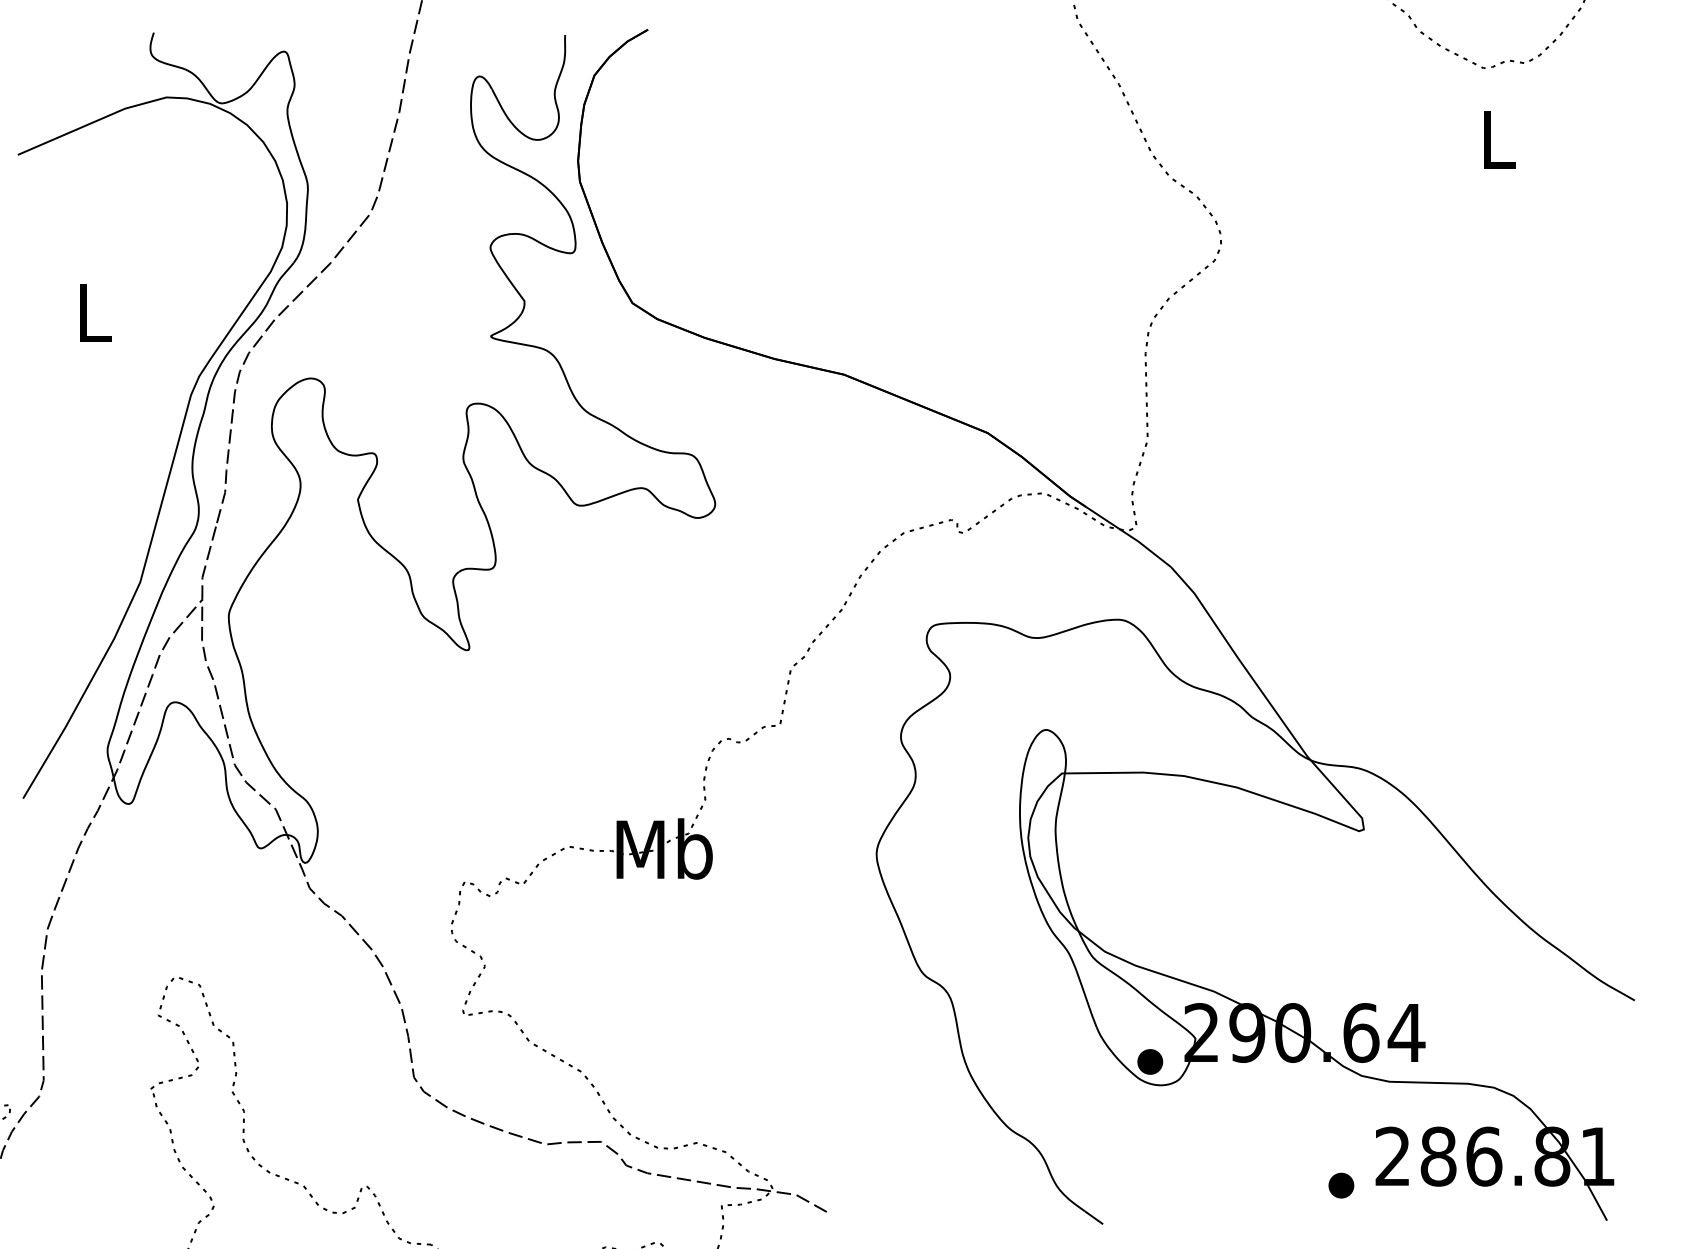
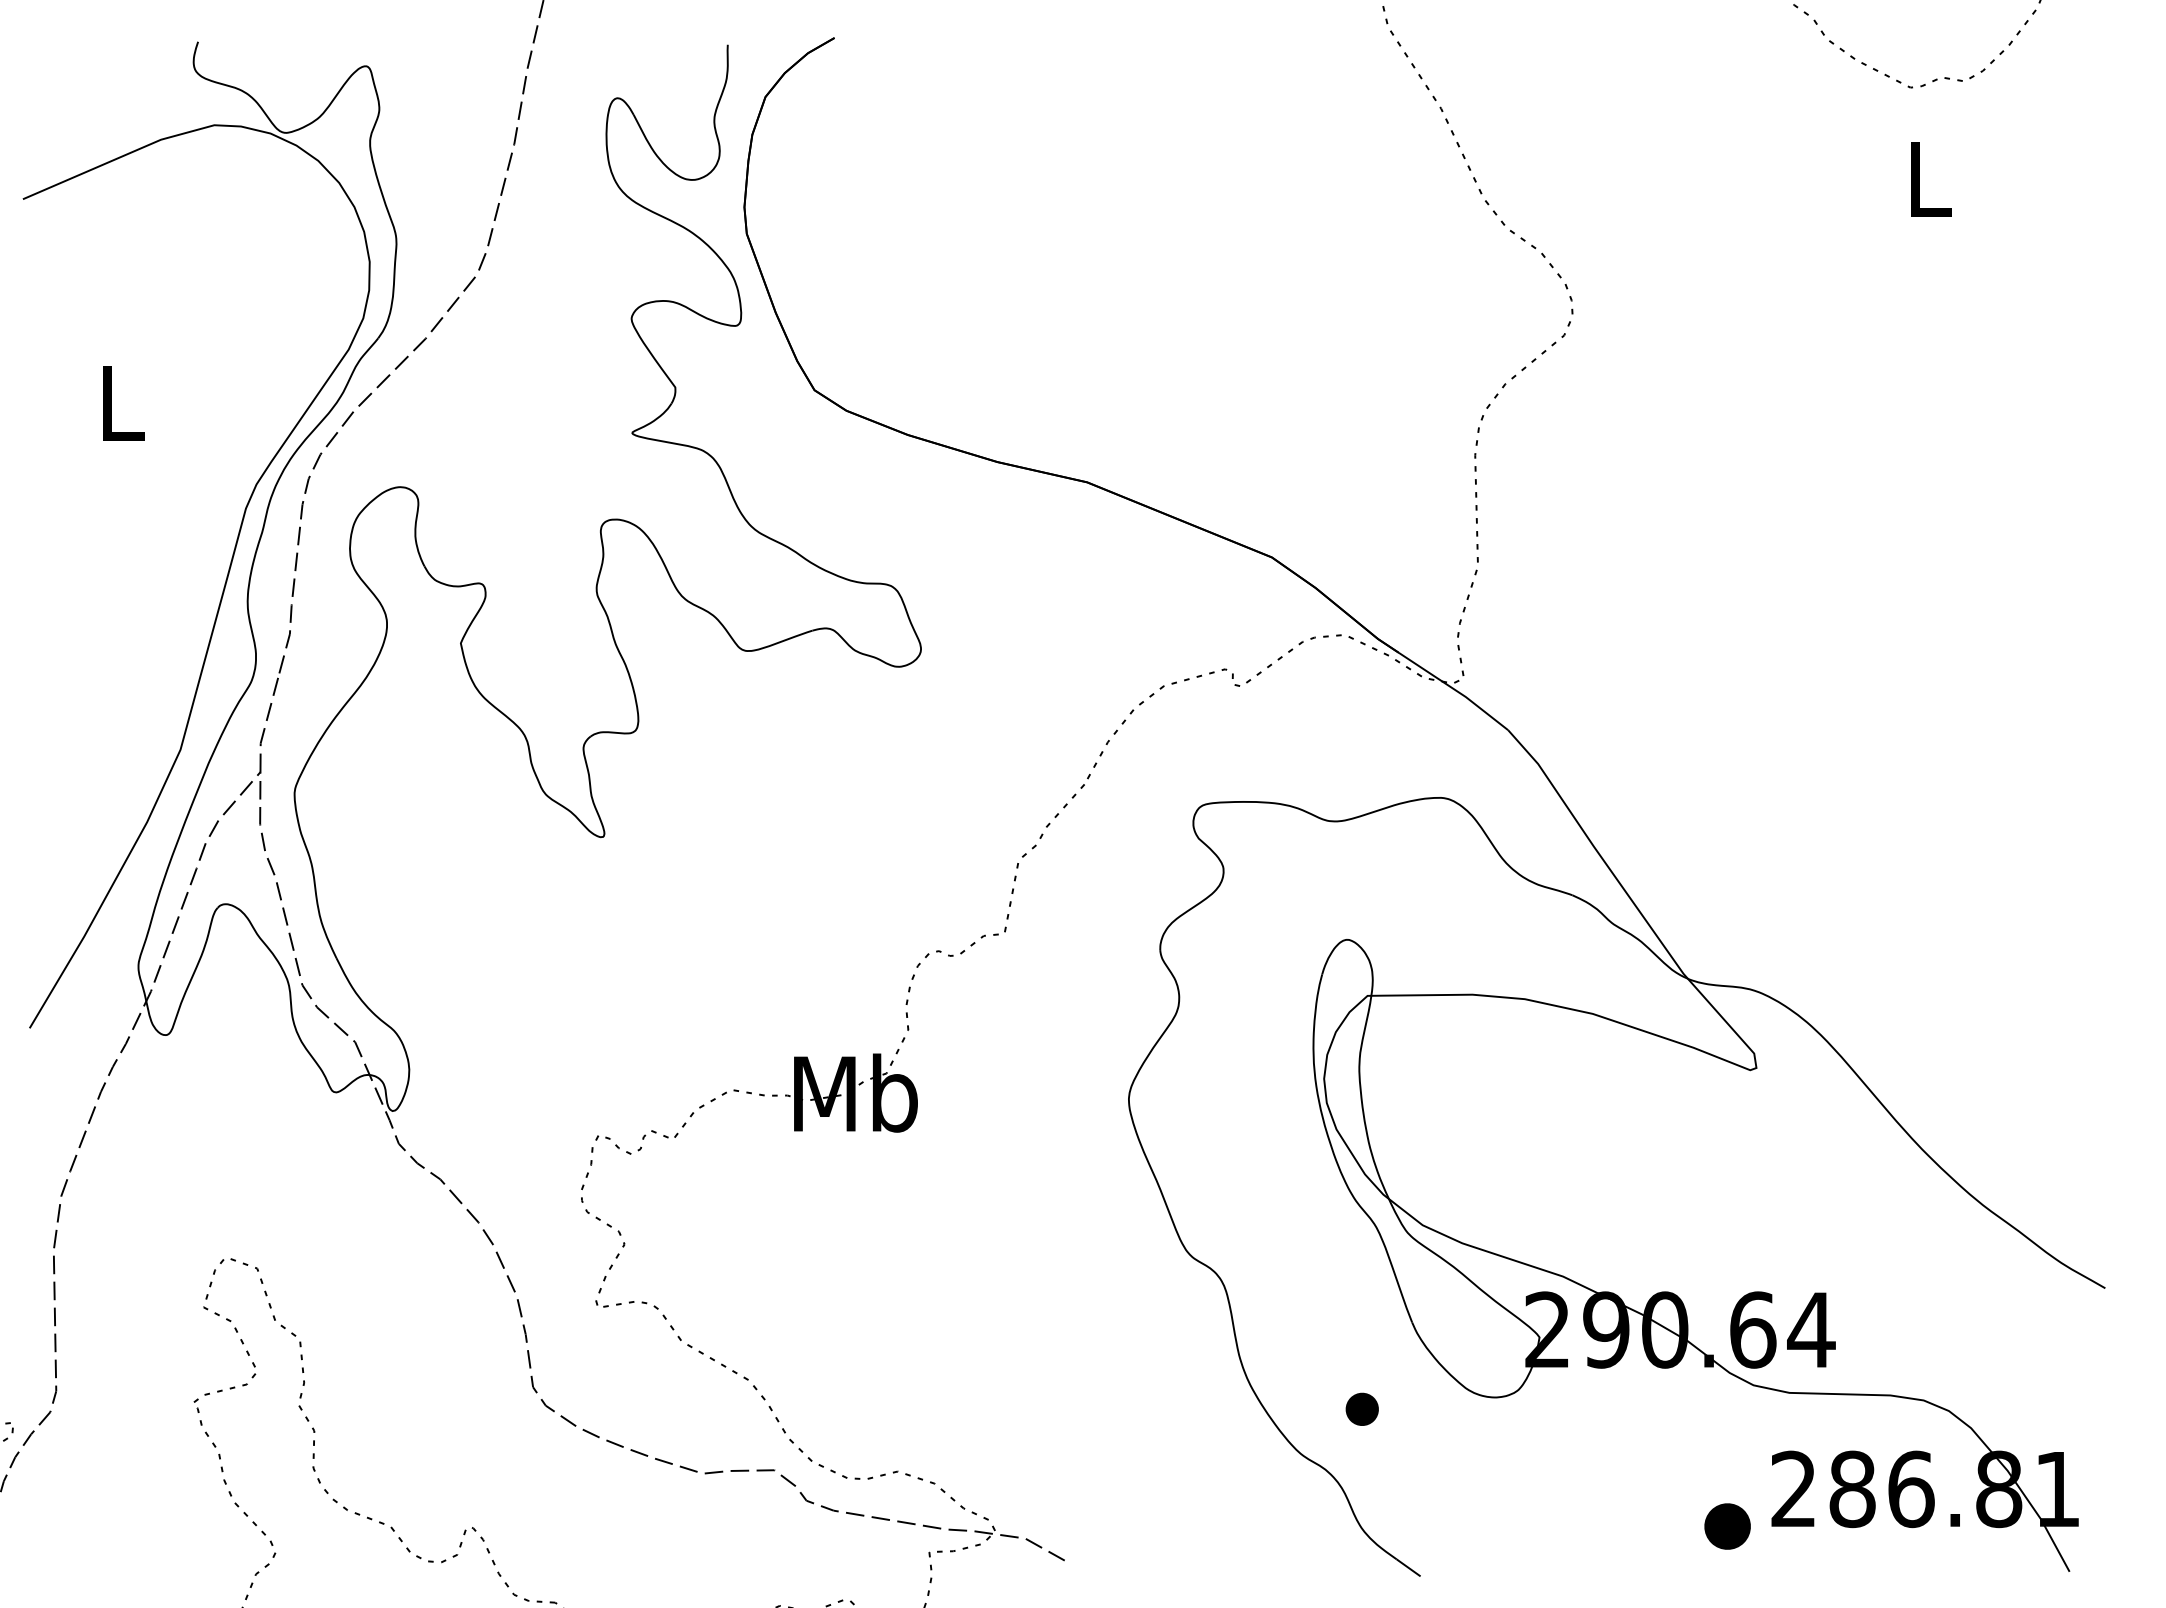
part: (1149, 1061) -> (1361, 1408), moved
part: (1340, 1185) -> (1726, 1526), size x1.4

